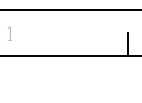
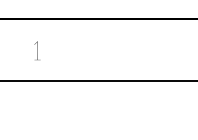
part: (9, 33) -> (36, 50), moved
line: (127, 43) -> (182, 64), removed

